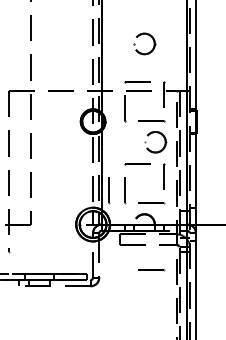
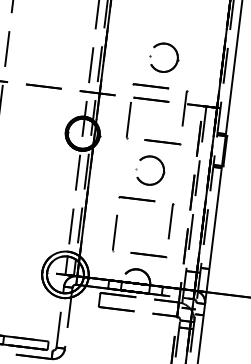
part: (138, 37) -> (156, 47), moved
part: (163, 146) -> (160, 177), moved
line: (109, 190) -> (93, 230), removed
line: (151, 270) -> (137, 347), removed

